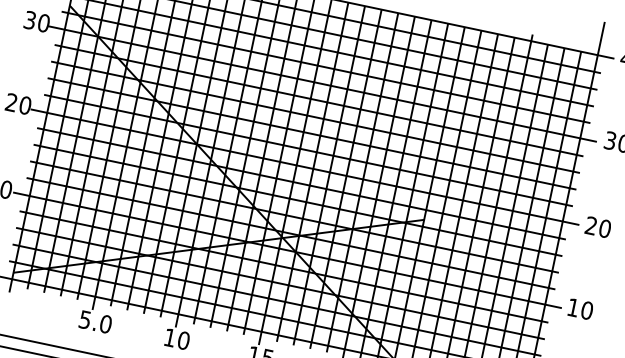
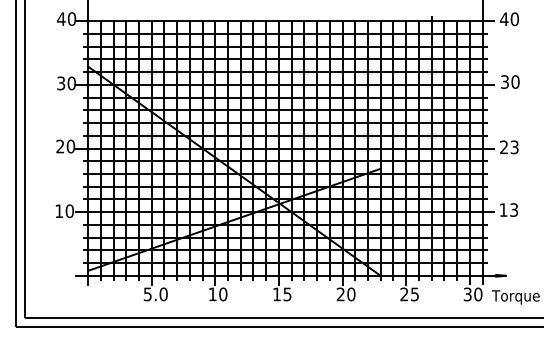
text: (604, 228) -> (514, 147), 20 -> 23
text: (587, 309) -> (514, 209), 10 -> 13

